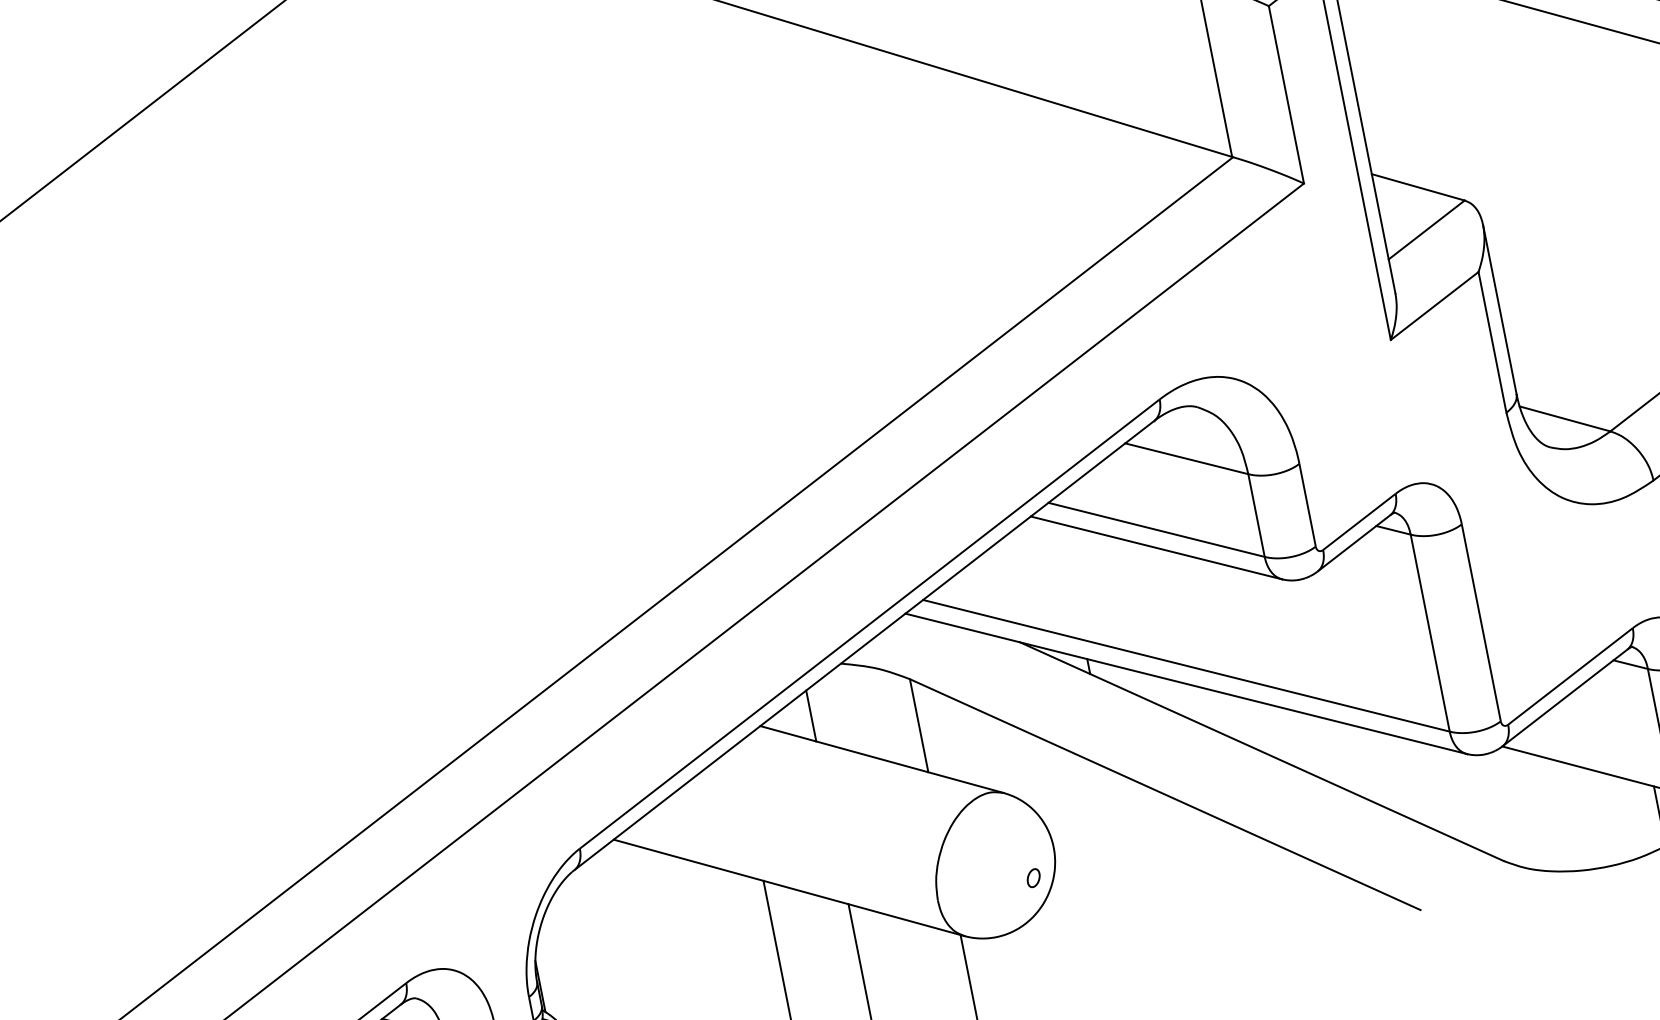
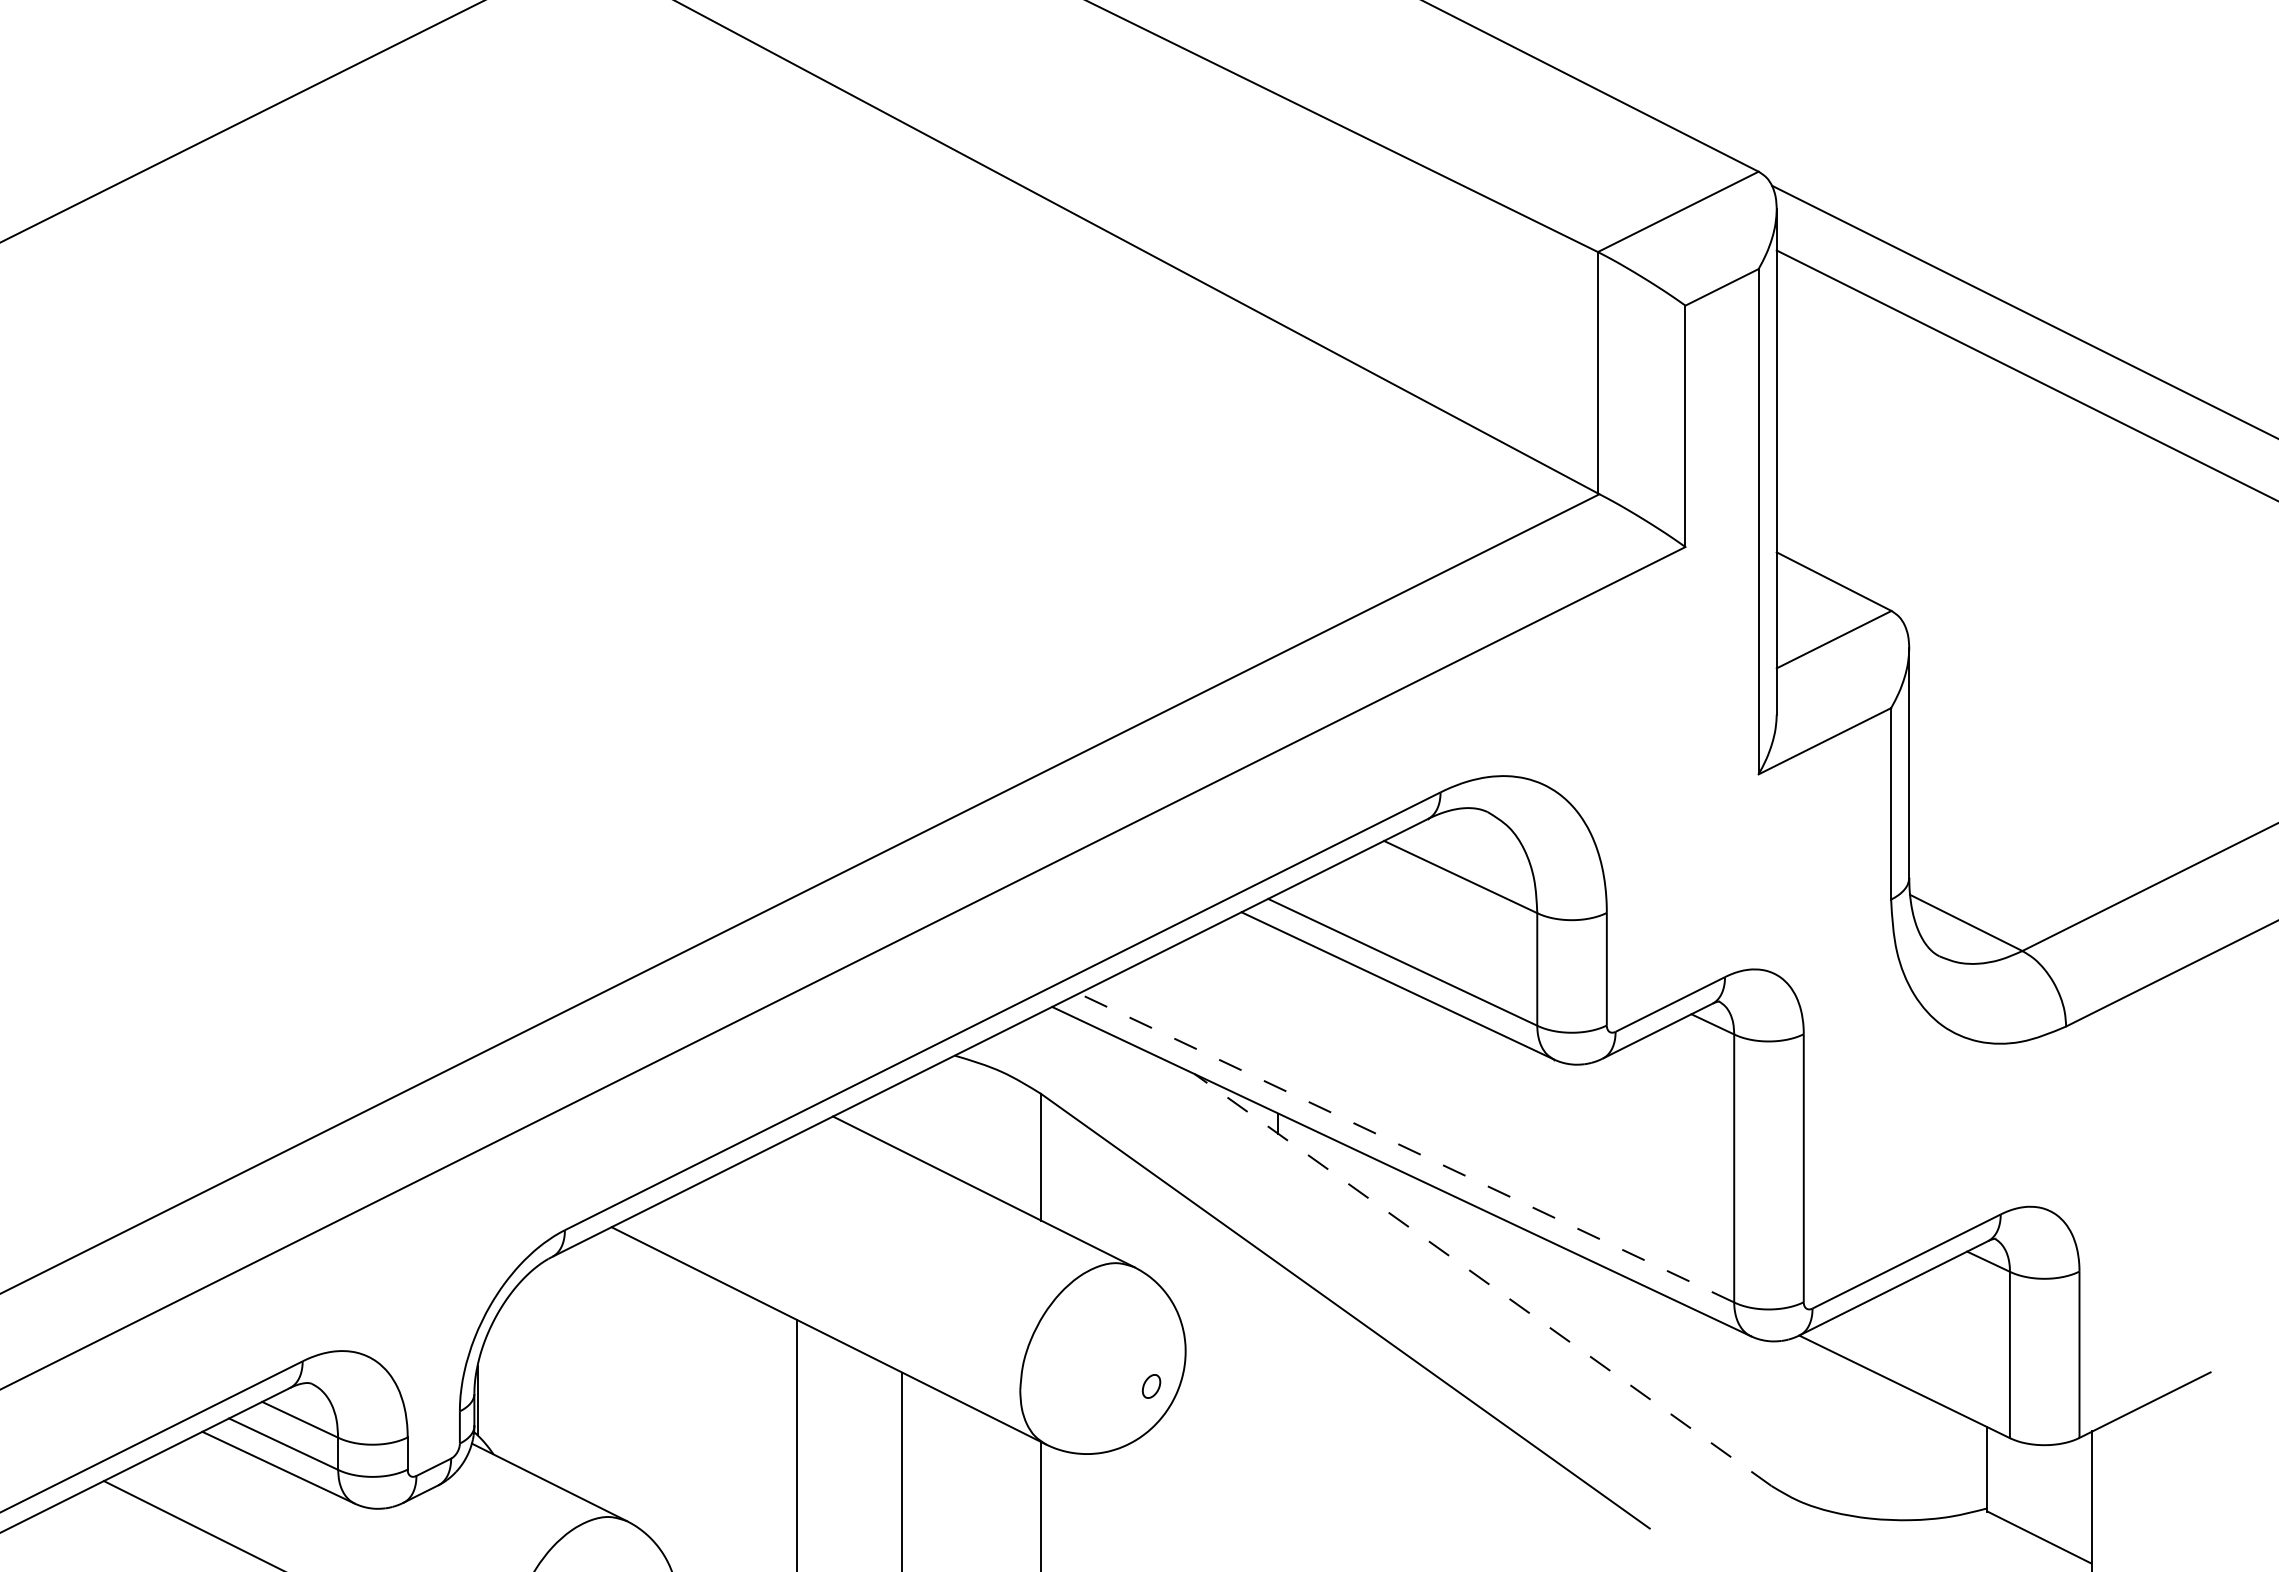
line: (1186, 665) -> (1406, 1147), solid -> dashed
line: (811, 715) -> (902, 1116), removed
line: (1261, 751) -> (1482, 1279), solid -> dashed

